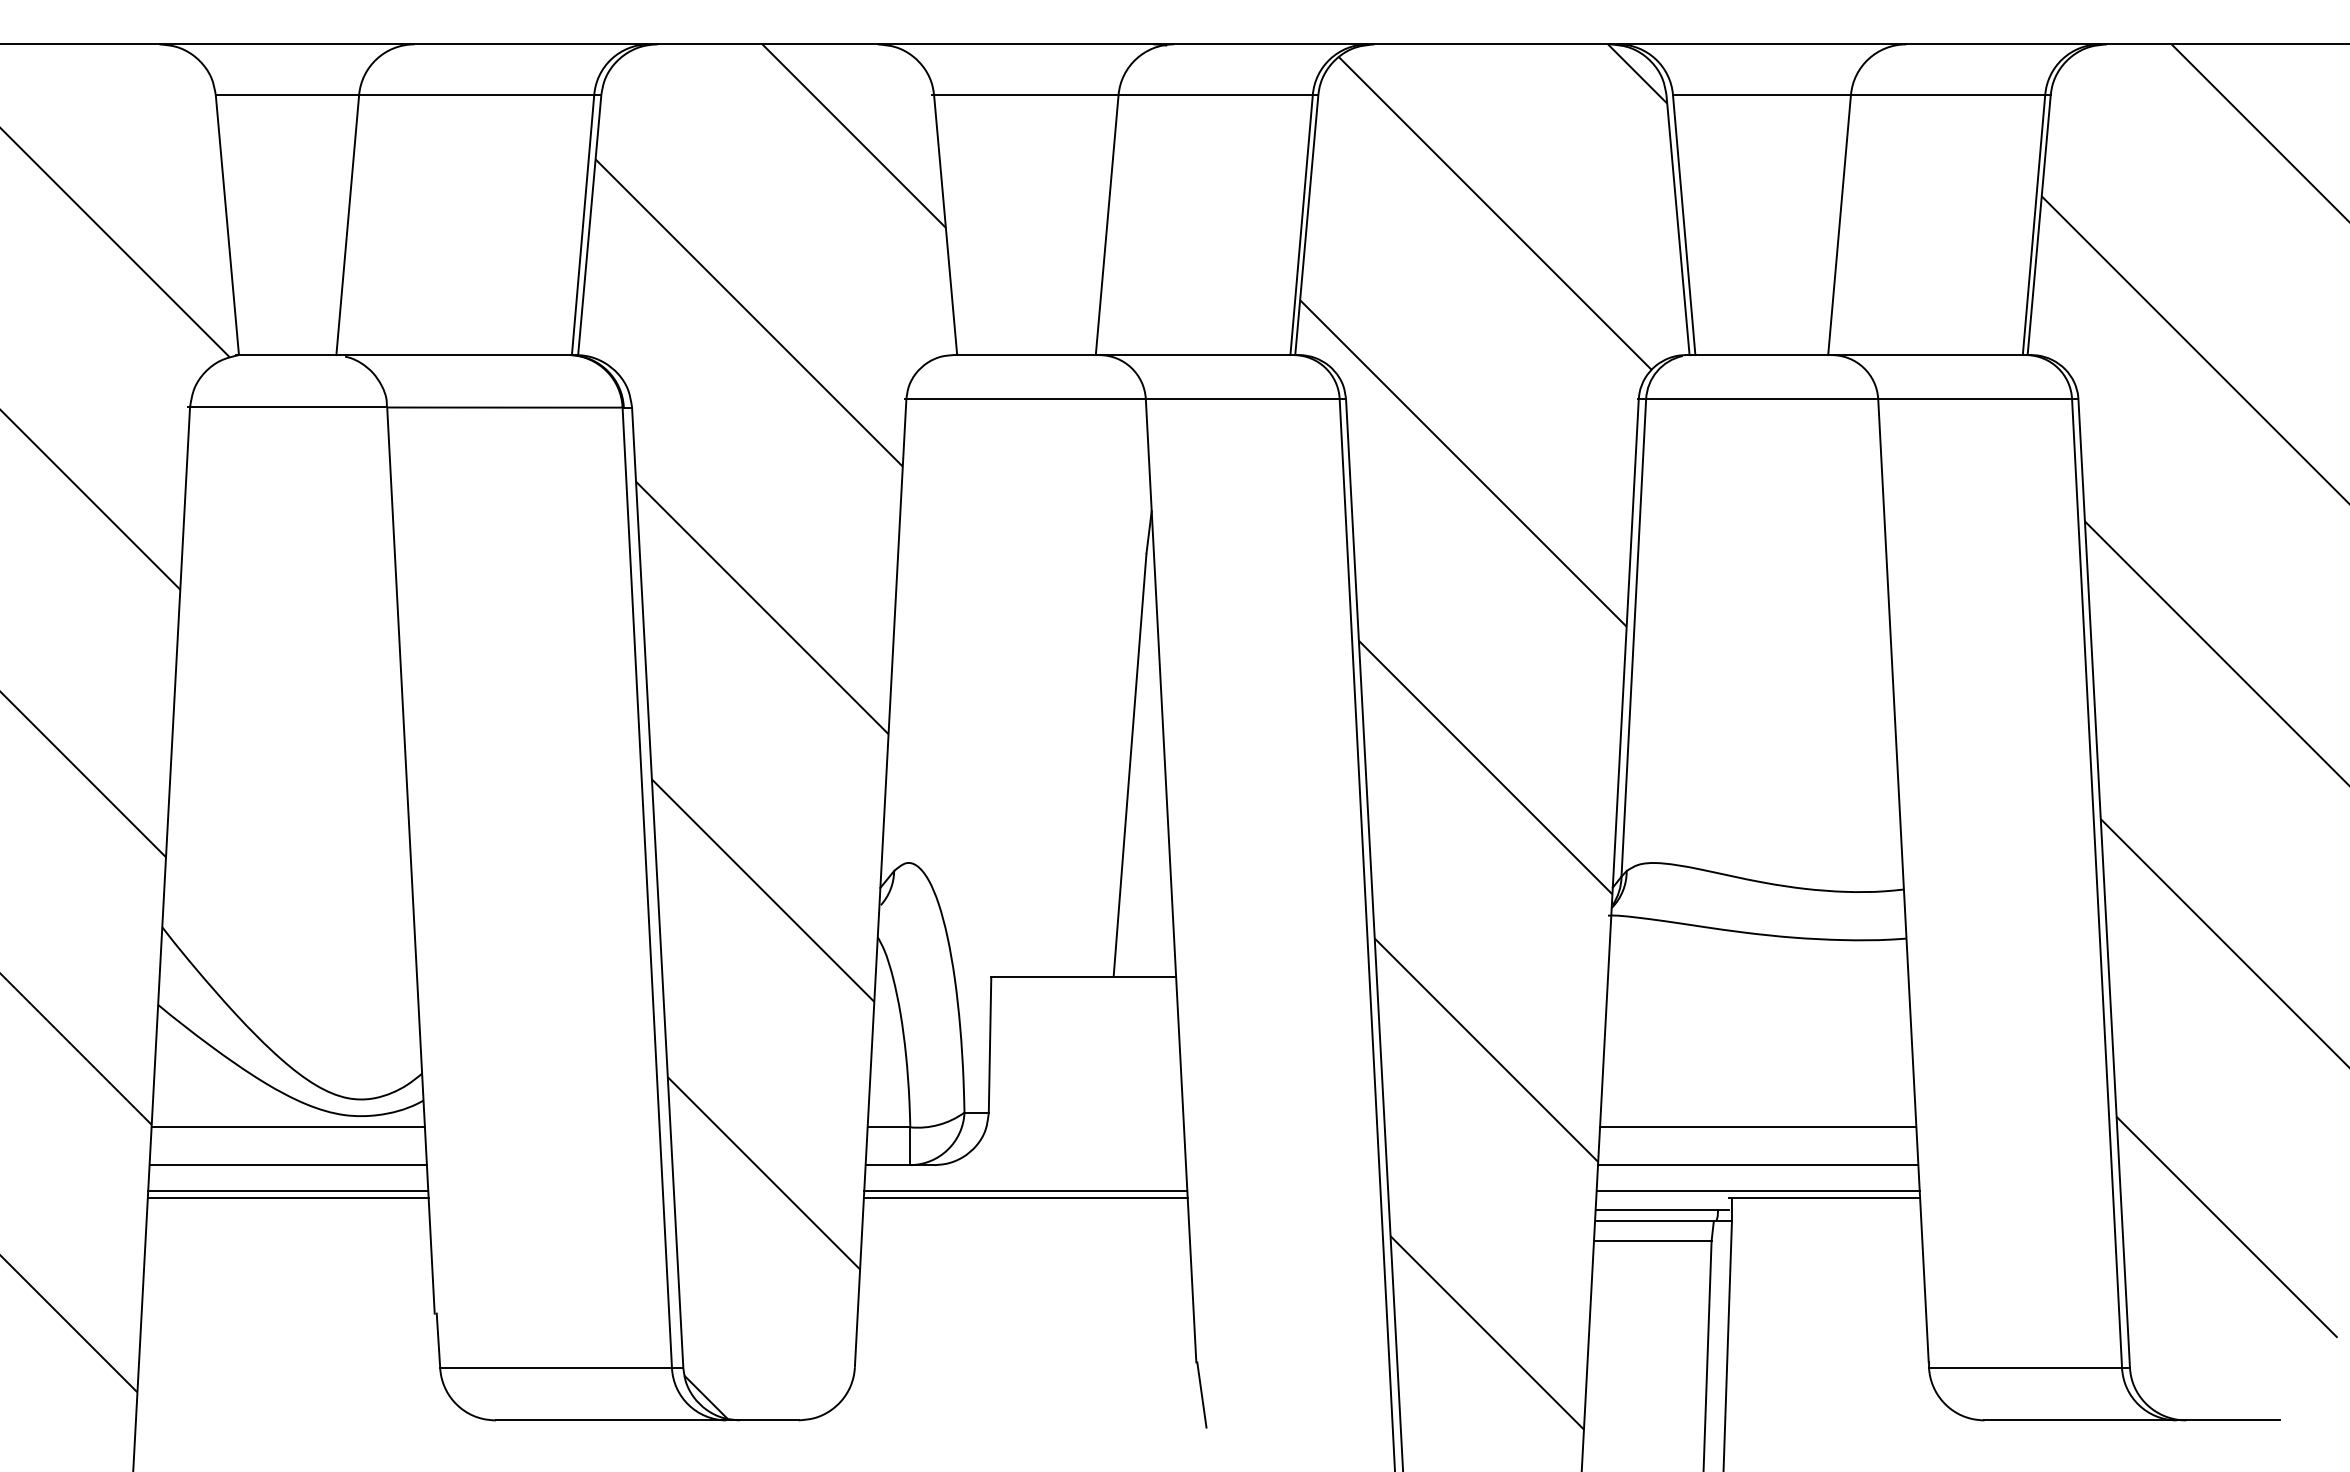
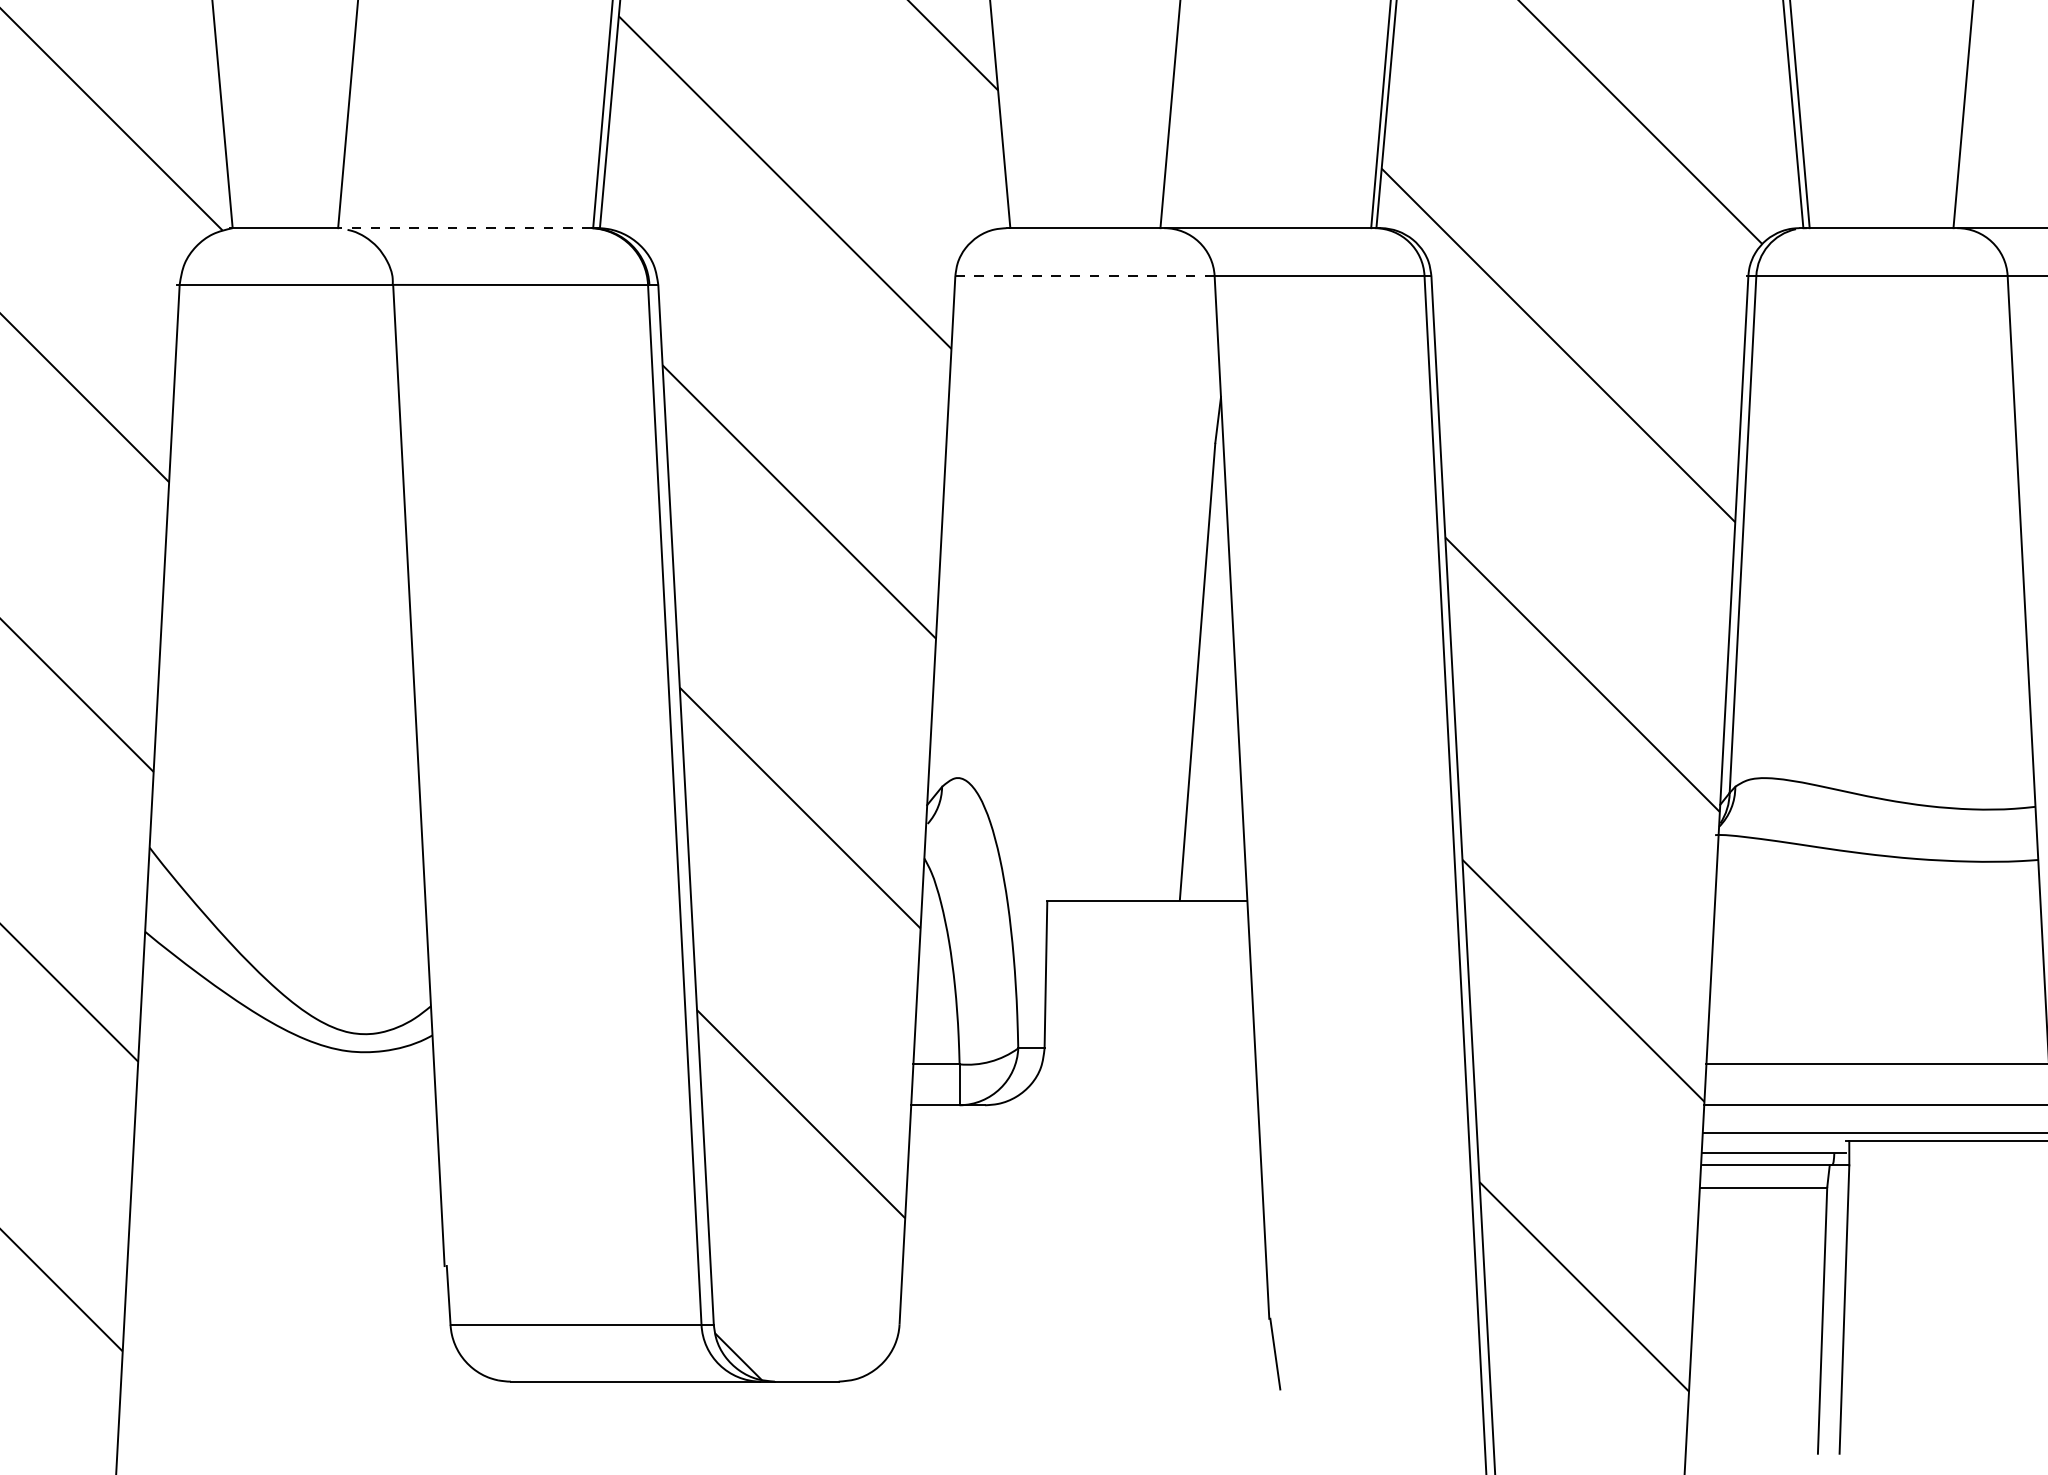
line: (453, 355) -> (464, 228), solid -> dashed
line: (1024, 399) -> (1083, 276), solid -> dashed
line: (287, 1127) -> (285, 1064), removed
line: (287, 1165) -> (285, 1105), removed
line: (288, 1190) -> (286, 1132), removed
line: (1025, 1190) -> (1084, 1132), removed
line: (287, 1198) -> (285, 1141), removed
line: (1025, 1198) -> (1084, 1141), removed

